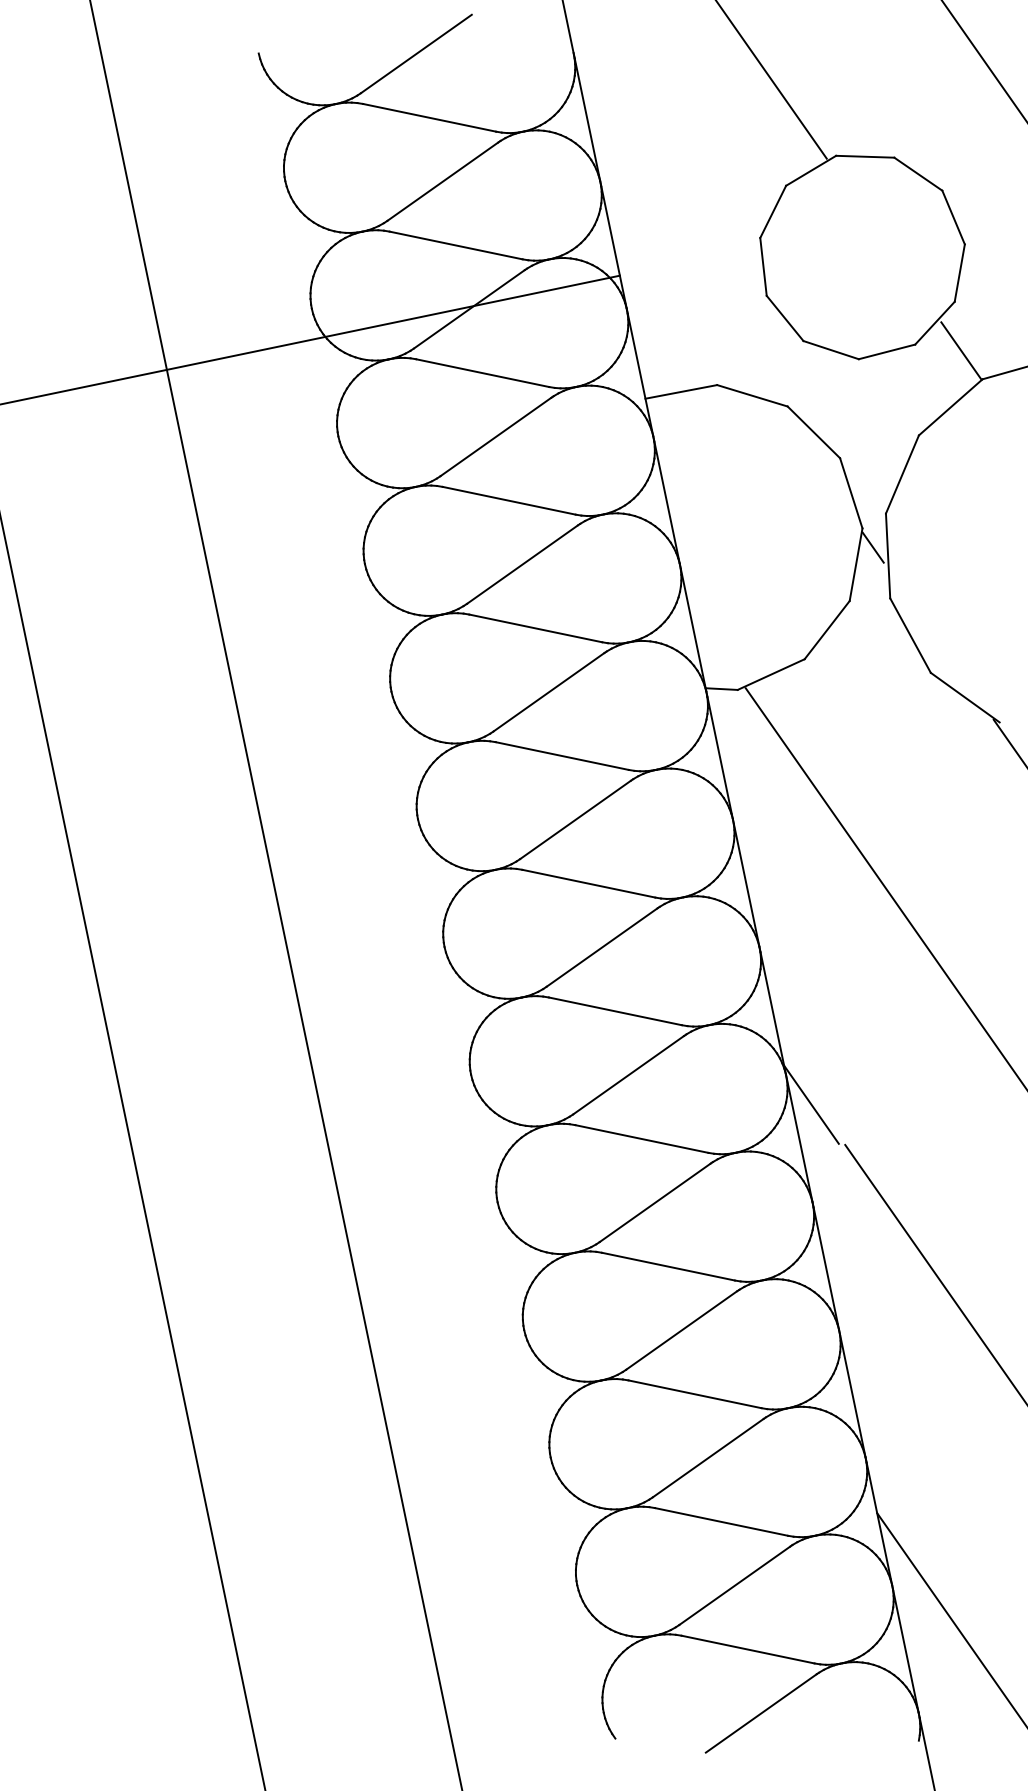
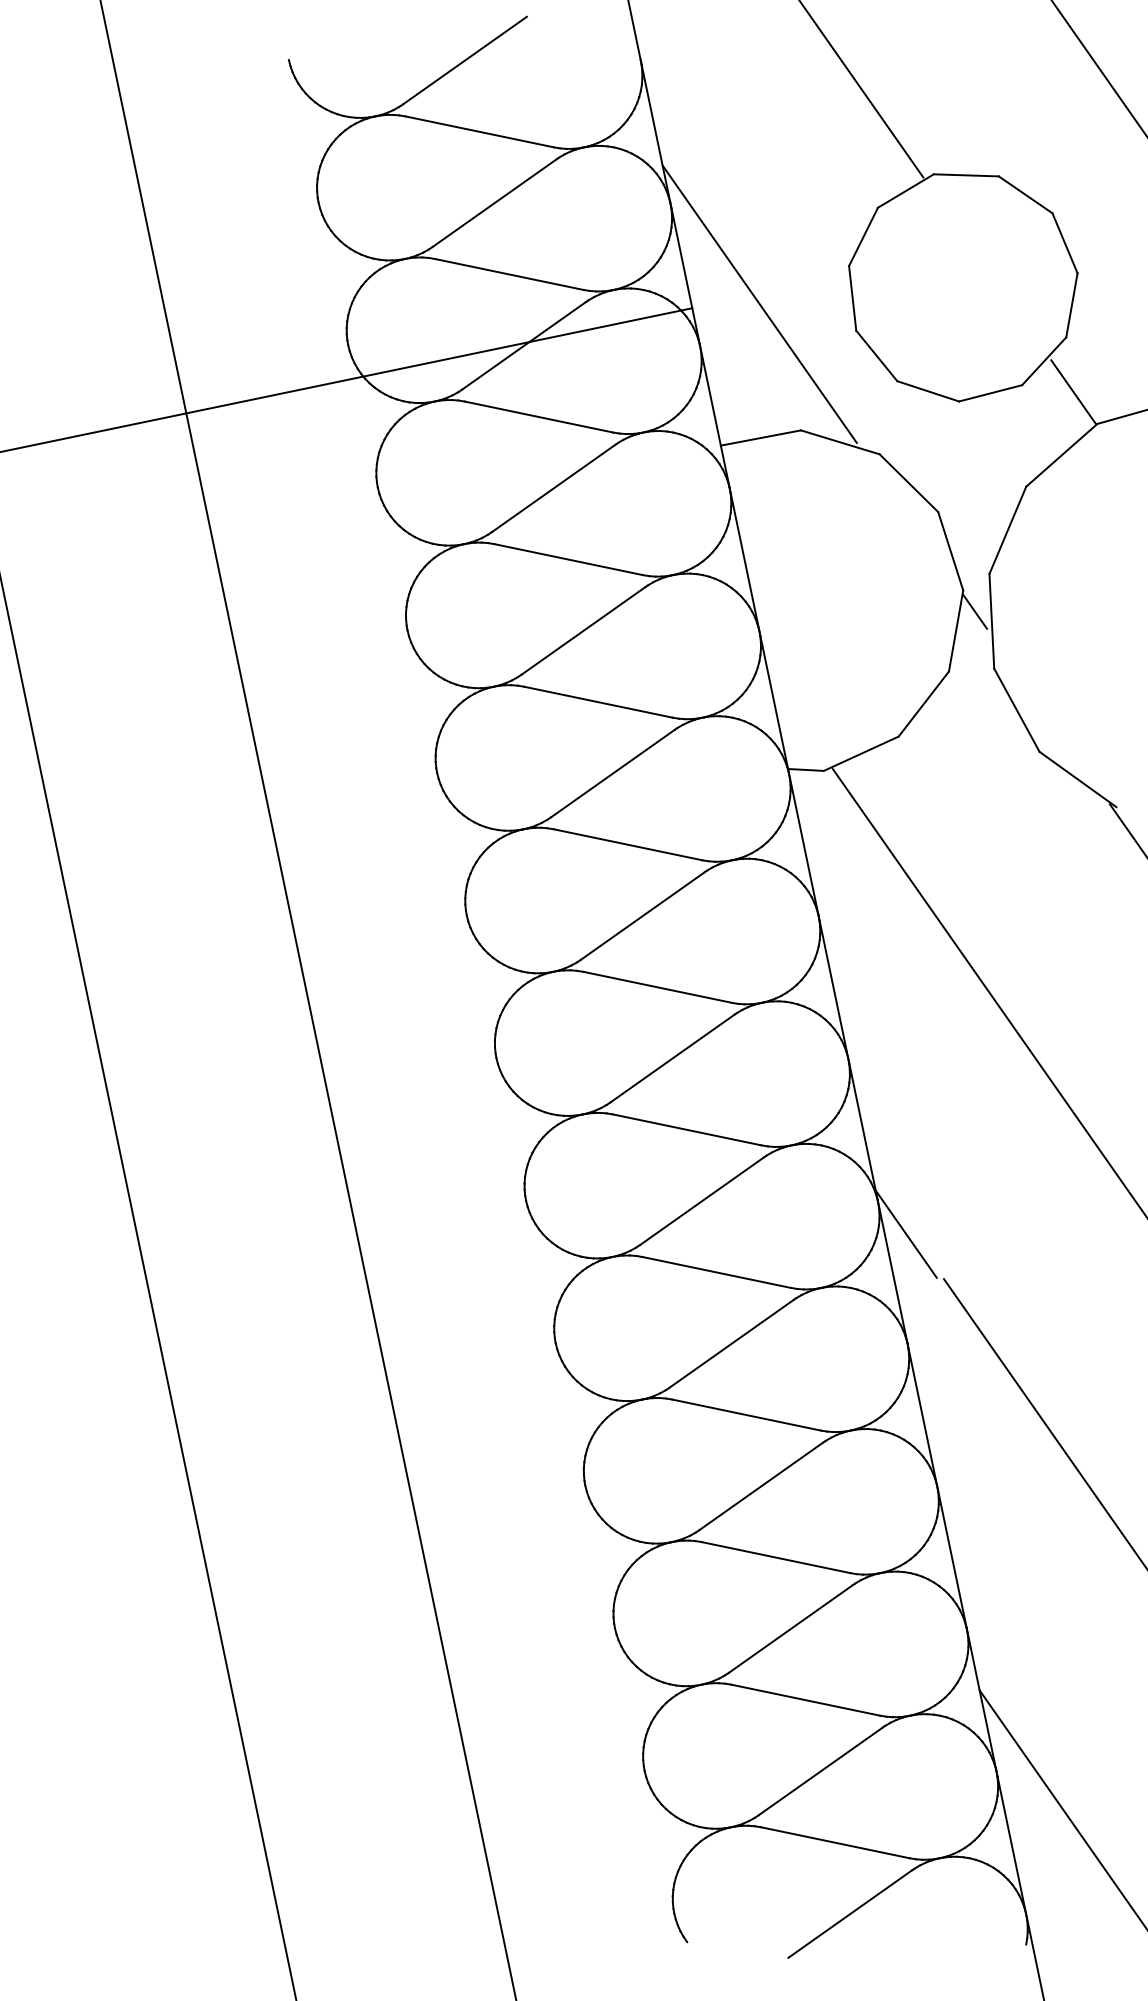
line: (680, 271) -> (759, 303), added

